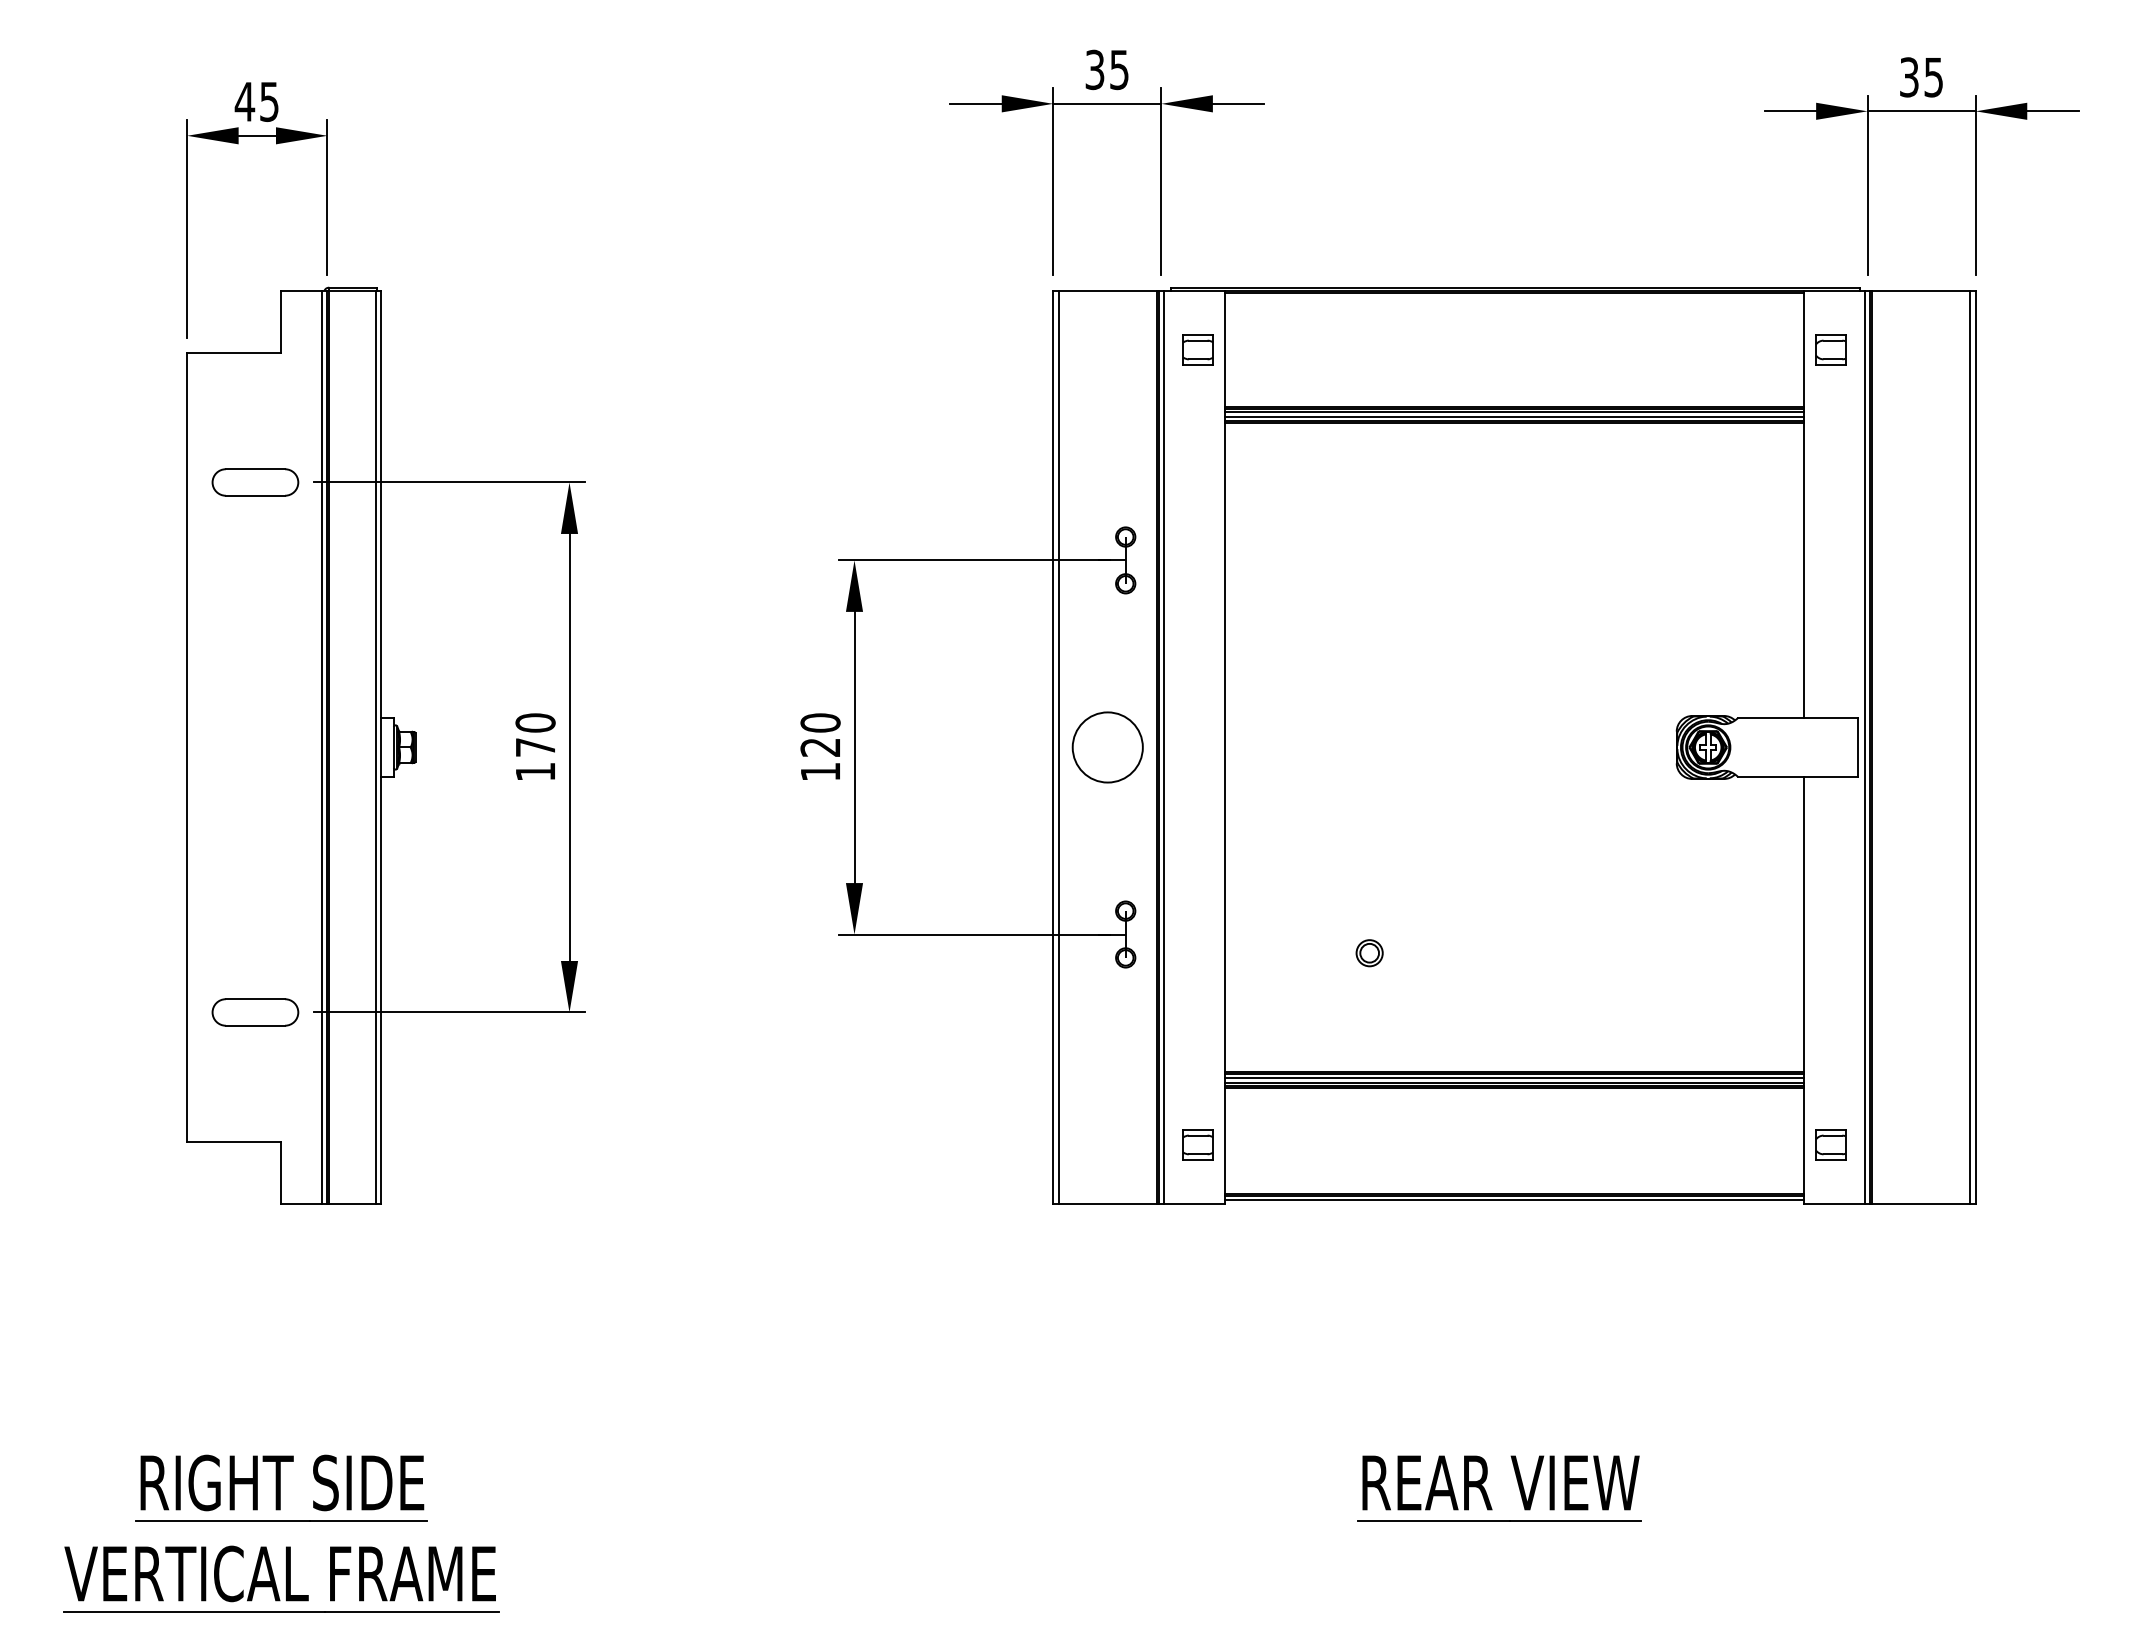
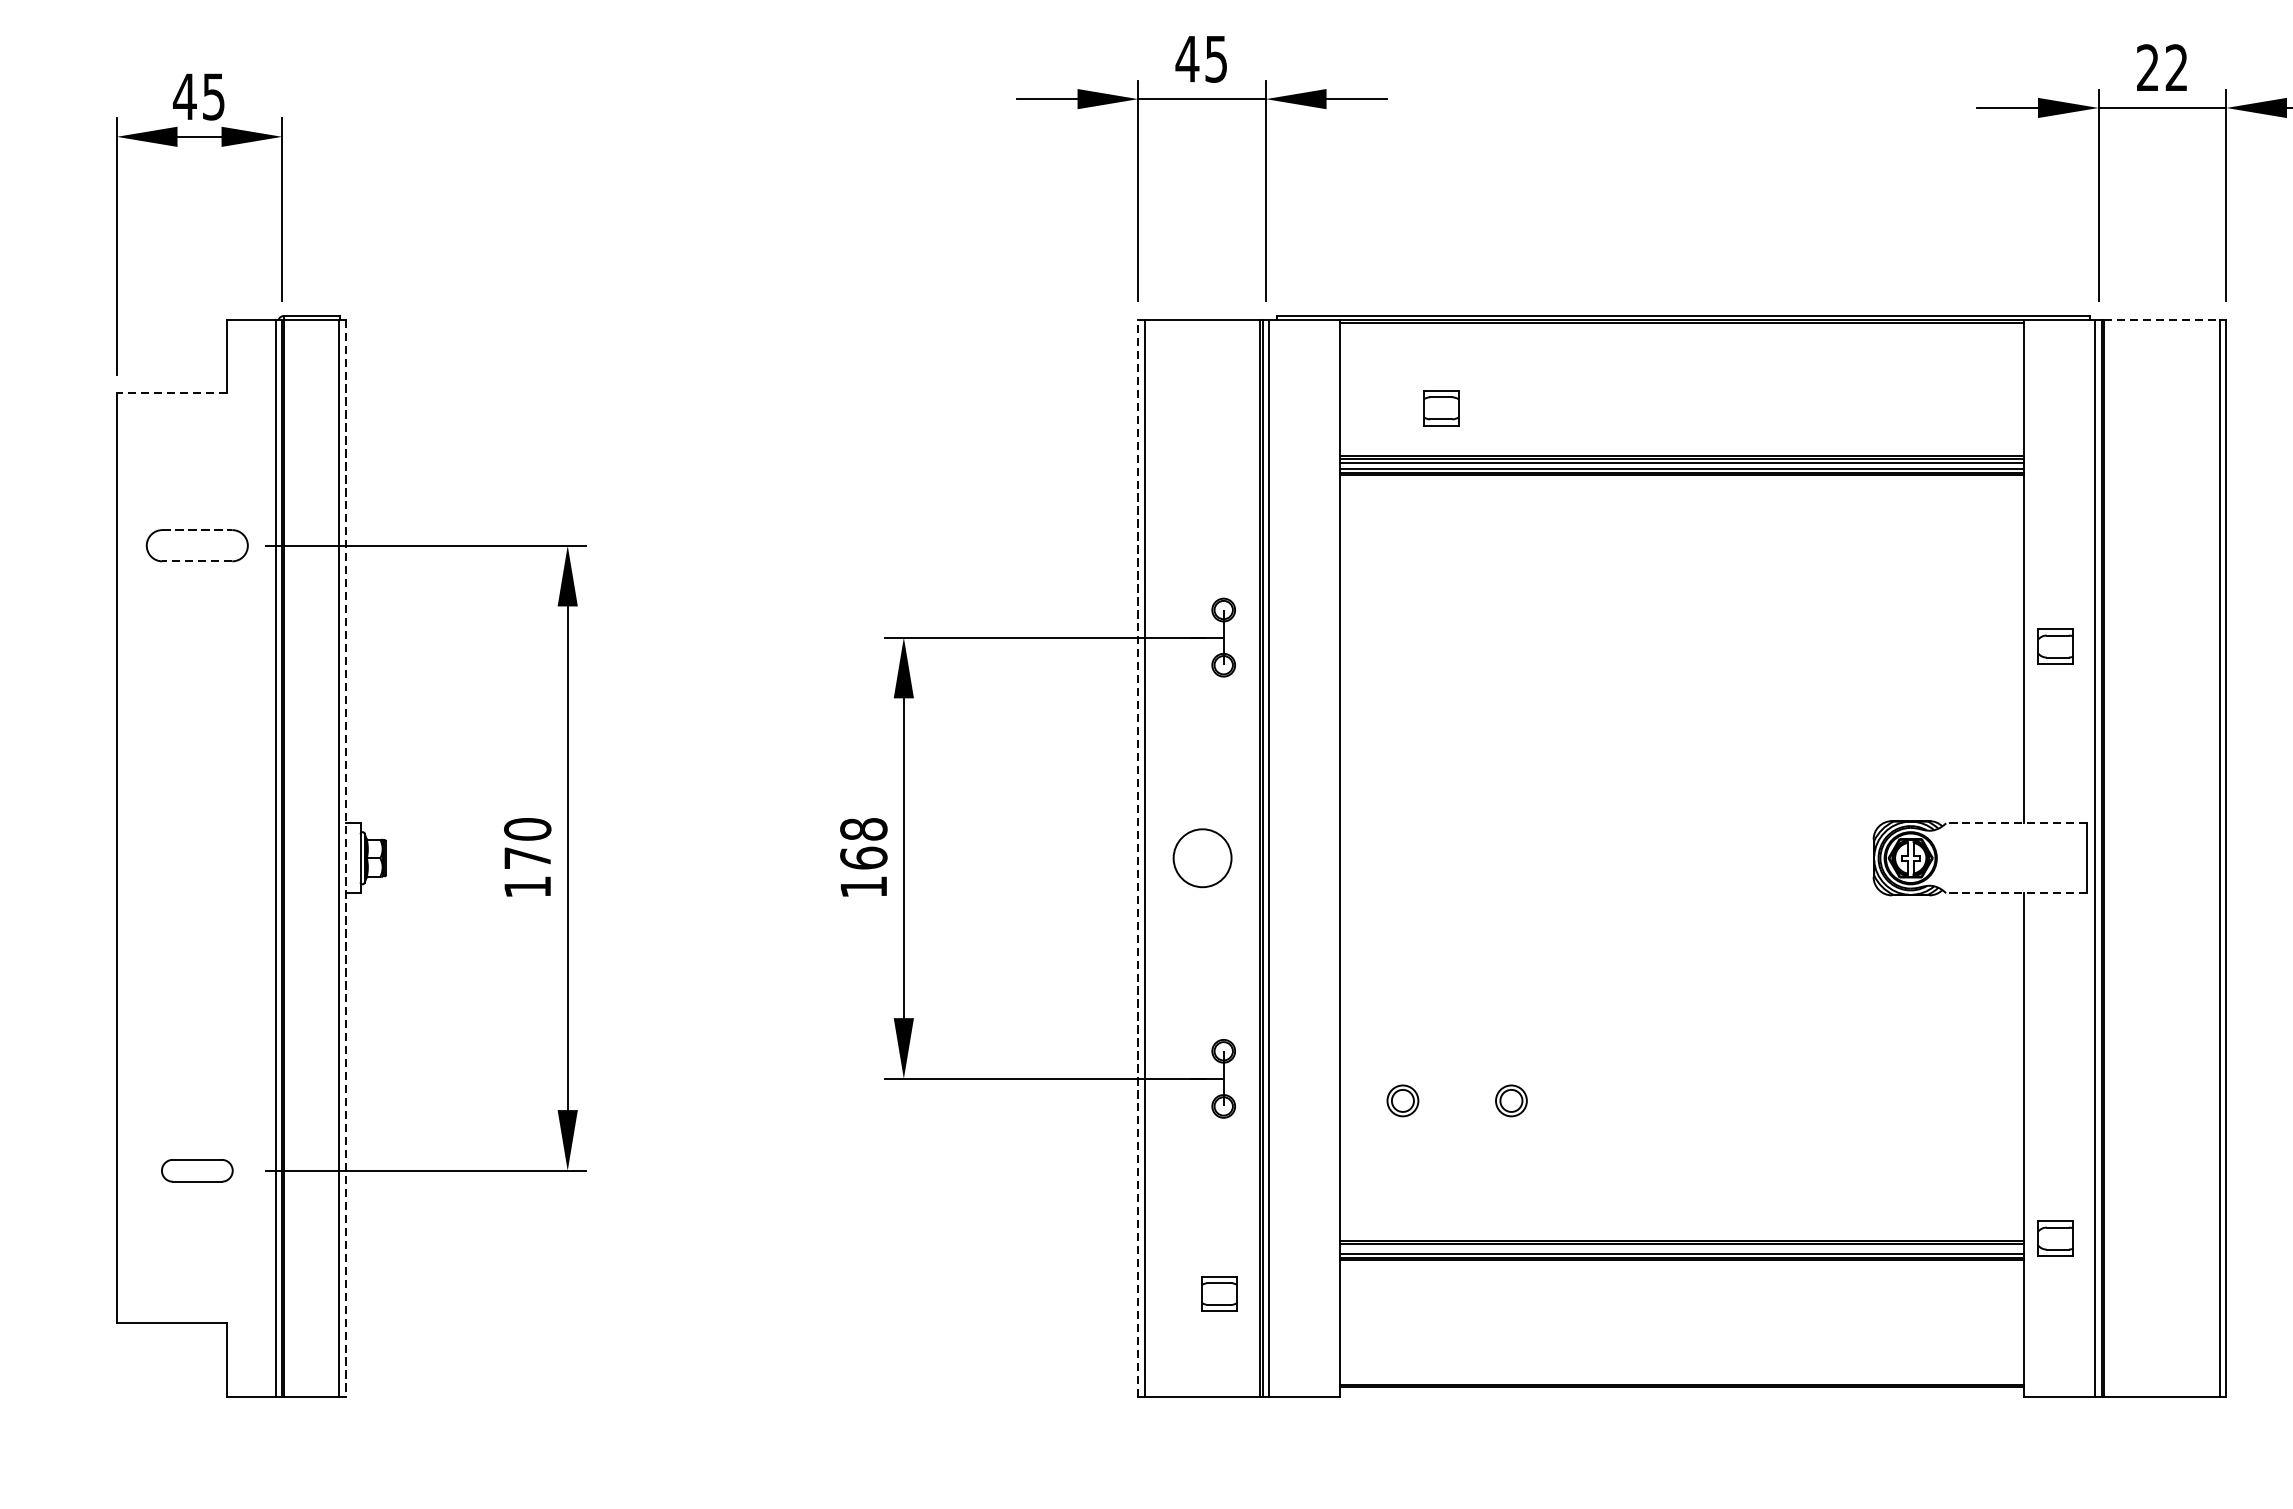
text: (1094, 69) -> (1186, 58), 35 -> 45
text: (1921, 77) -> (2162, 68), 35 -> 22
line: (1921, 290) -> (2162, 319), solid -> dashed
part: (1197, 349) -> (1440, 407), moved
part: (1830, 349) -> (2054, 645), moved
line: (233, 353) -> (171, 393), solid -> dashed
line: (255, 469) -> (197, 530), solid -> dashed
line: (255, 495) -> (197, 561), solid -> dashed
line: (1798, 717) -> (2017, 822), solid -> dashed
text: (820, 734) -> (863, 842), 120 -> 168
line: (381, 747) -> (345, 858), solid -> dashed
line: (1053, 747) -> (1138, 858), solid -> dashed
circle: (1107, 747) -> (1202, 858), size x0.7
line: (1798, 777) -> (2017, 893), solid -> dashed
part: (1277, 953) -> (1402, 1101), added
part: (255, 1012) -> (197, 1170), size x0.7
line: (1514, 1077) -> (1682, 1247), removed
part: (1197, 1144) -> (1218, 1293), moved
part: (1830, 1144) -> (2054, 1238), moved
line: (1514, 1199) -> (1682, 1391), removed

